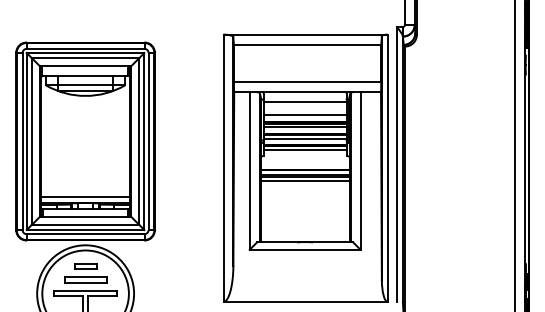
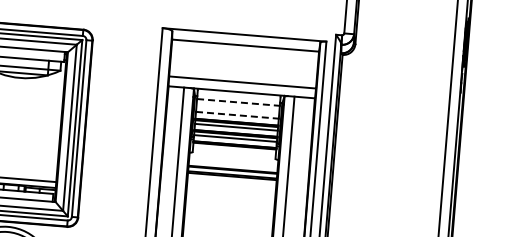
line: (305, 102) -> (238, 102), solid -> dashed
line: (305, 115) -> (237, 115), solid -> dashed
line: (304, 149) -> (233, 149), removed
line: (304, 181) -> (231, 181), removed

